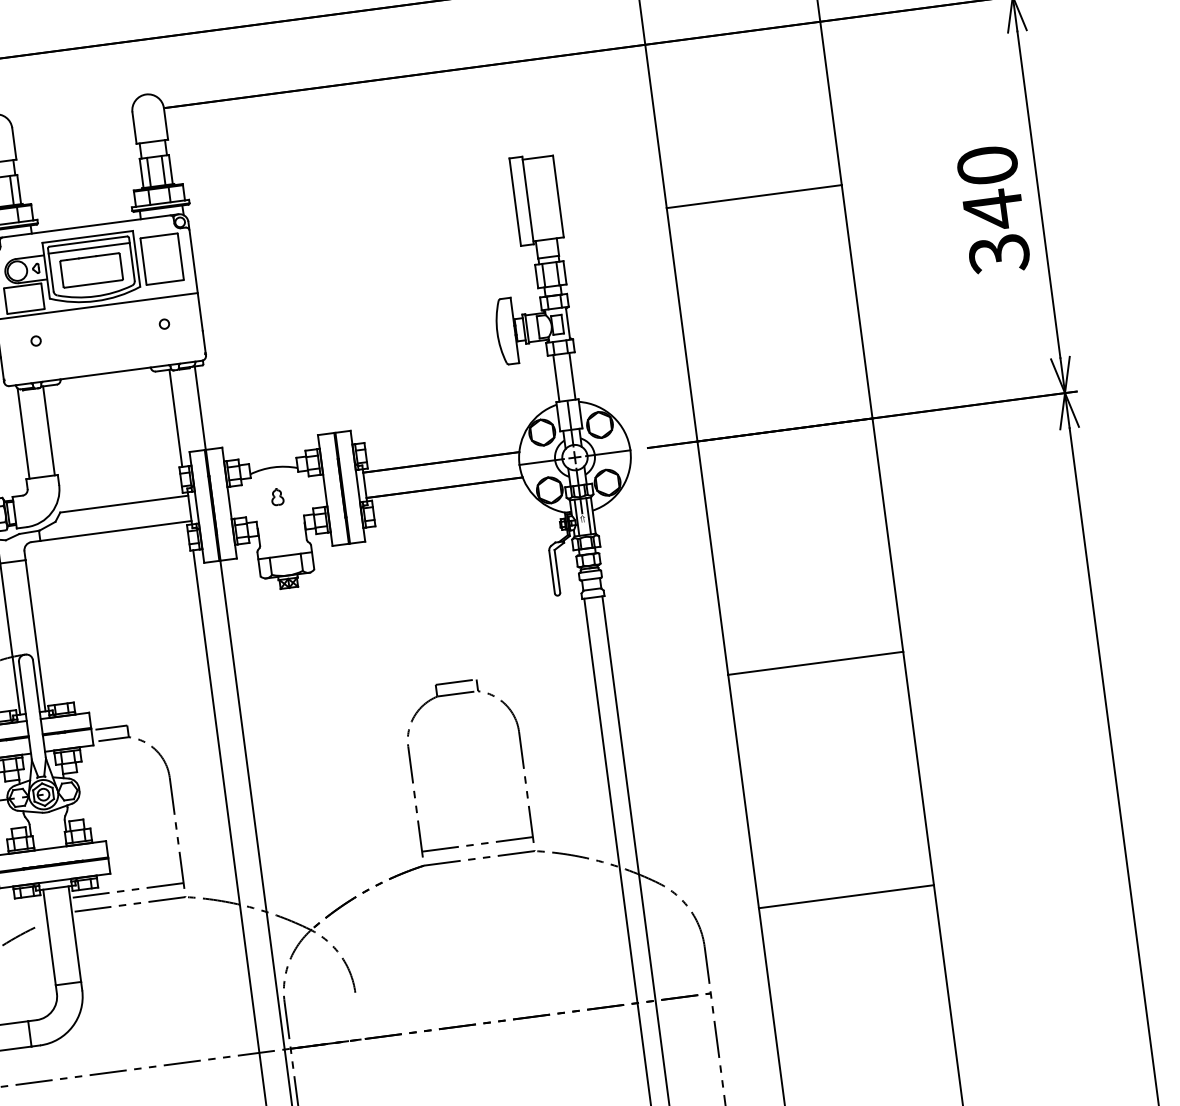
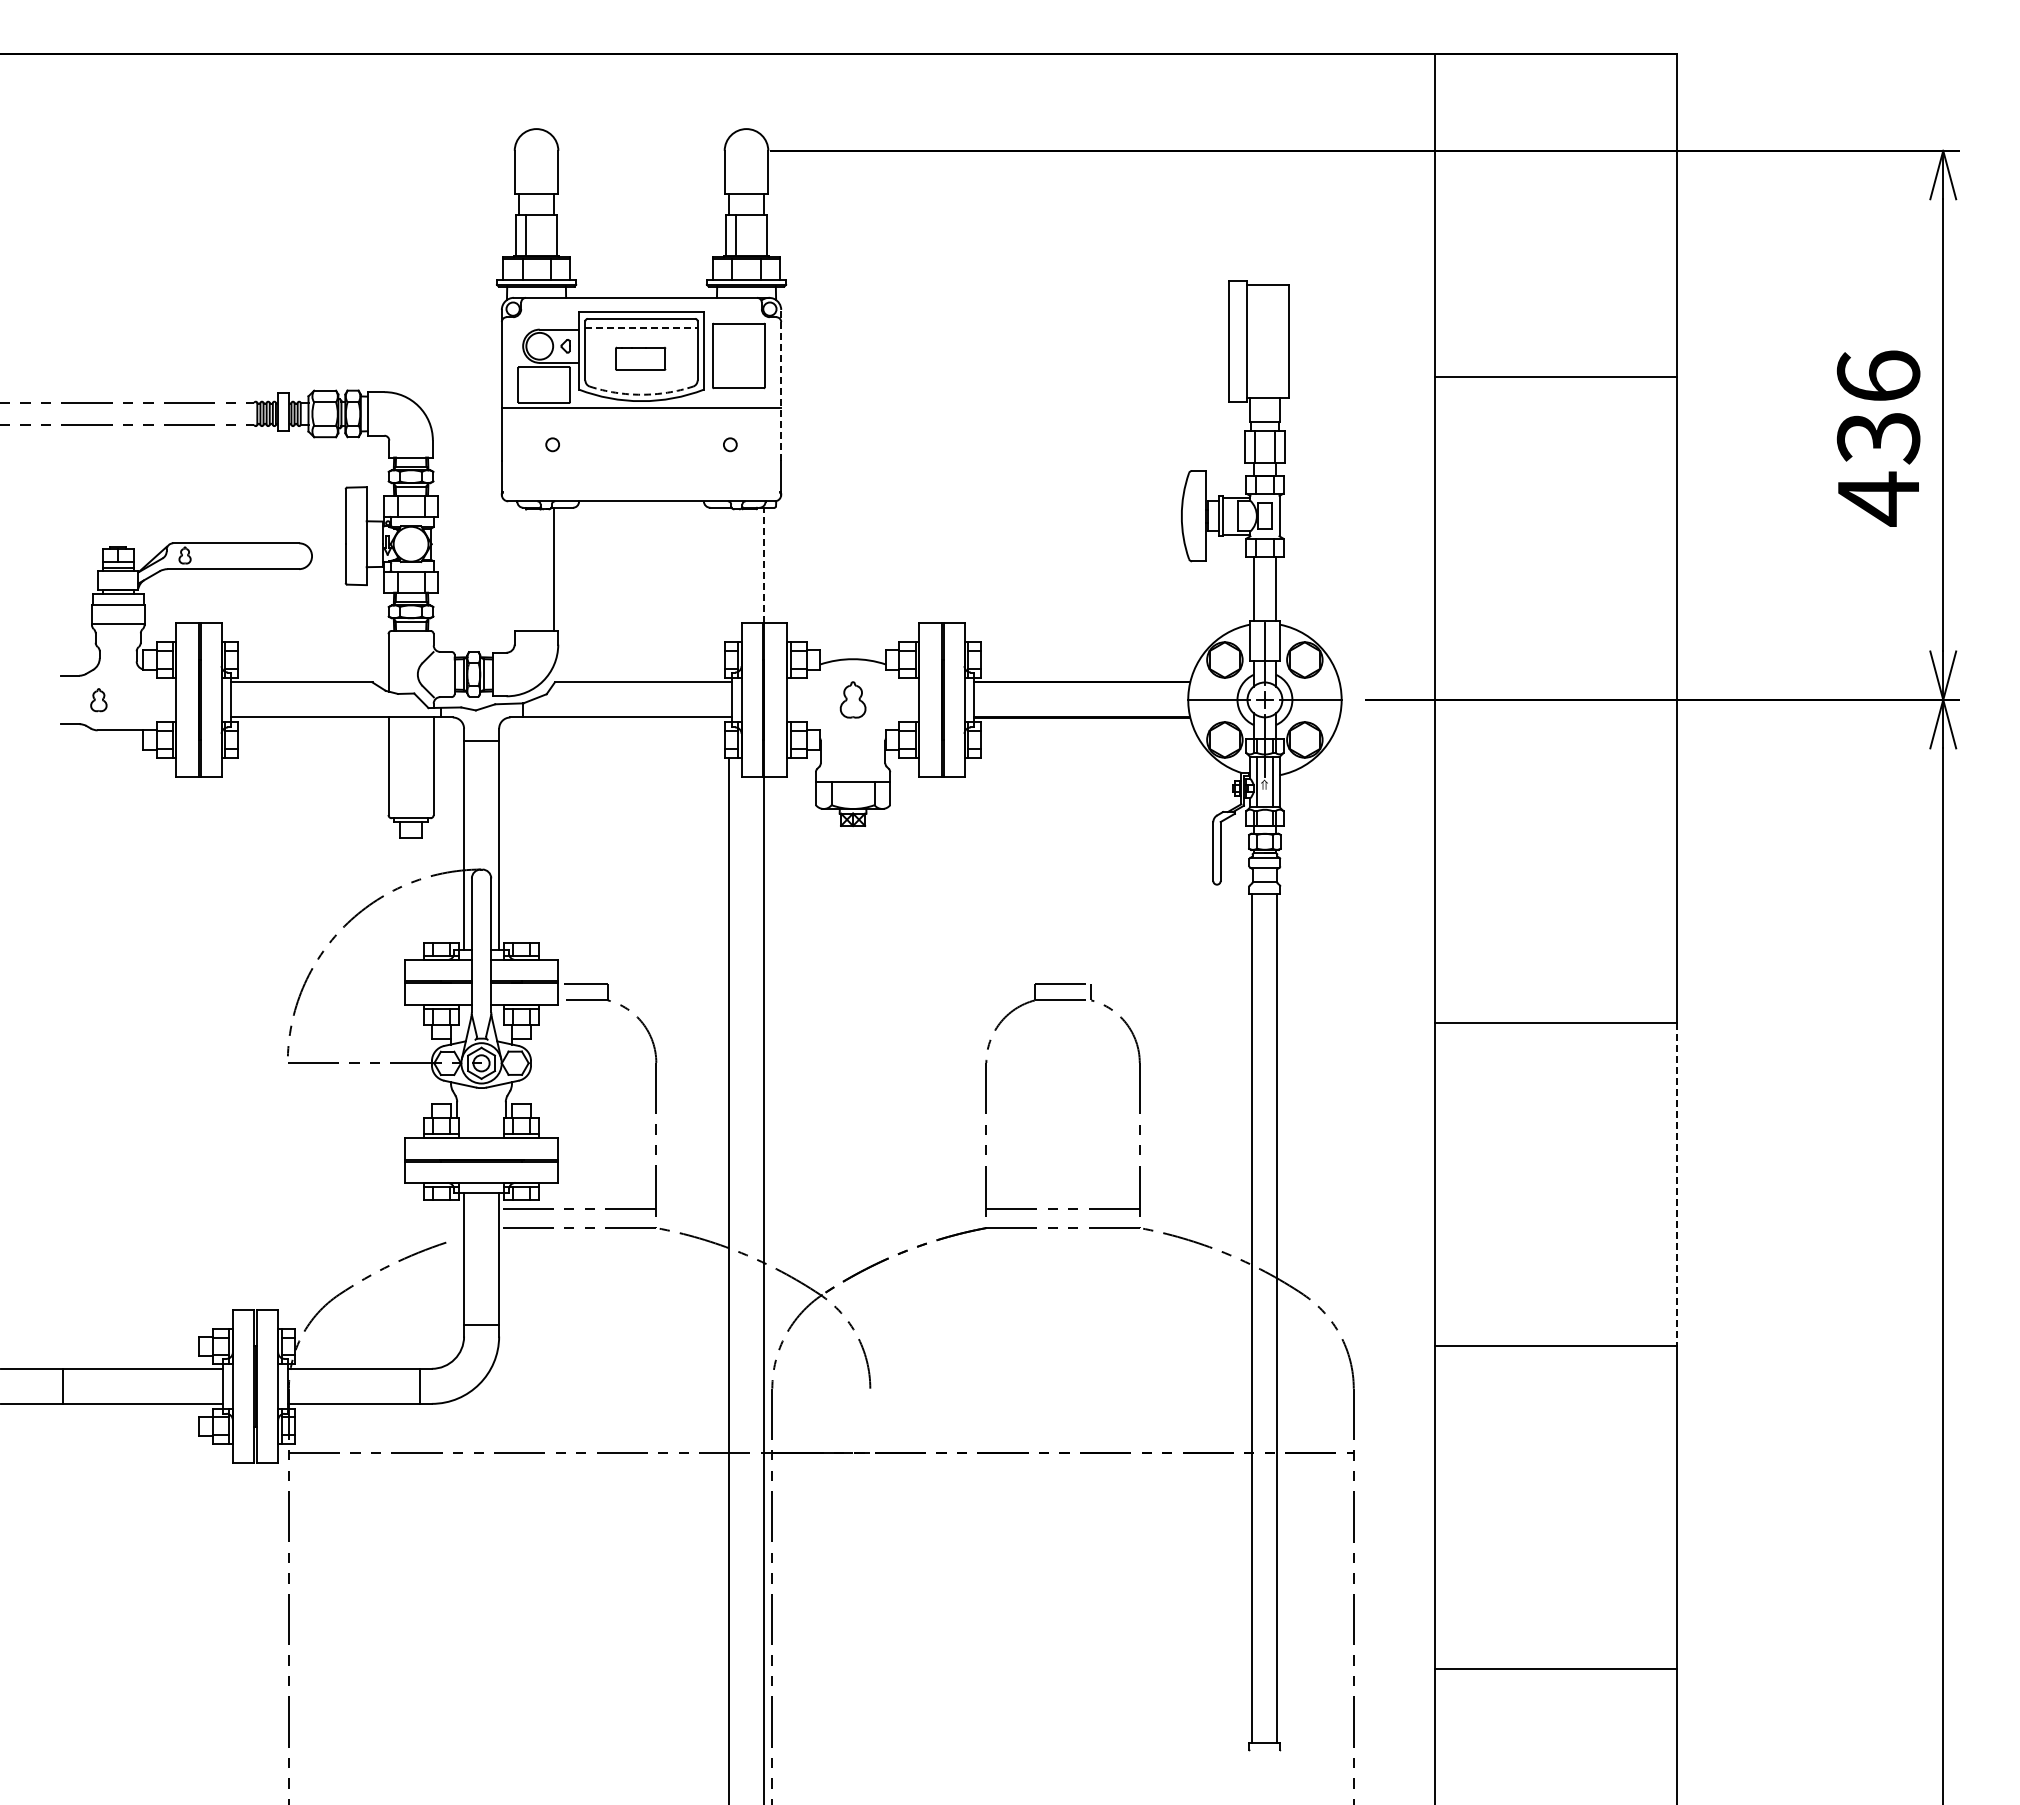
line: (163, 170) -> (756, 235), removed
line: (11, 190) -> (546, 235), removed
text: (993, 210) -> (1878, 438), 340 -> 436
line: (89, 248) -> (642, 328), solid -> dashed
part: (91, 270) -> (640, 358), size x0.6
line: (195, 276) -> (781, 385), solid -> dashed
arc: (95, 296) -> (641, 394), solid -> dashed
line: (200, 408) -> (764, 565), solid -> dashed
line: (175, 418) -> (728, 574), removed
line: (23, 433) -> (519, 568), removed
part: (277, 497) -> (852, 700), size x1.6
line: (918, 768) -> (1676, 1184), solid -> dashed

